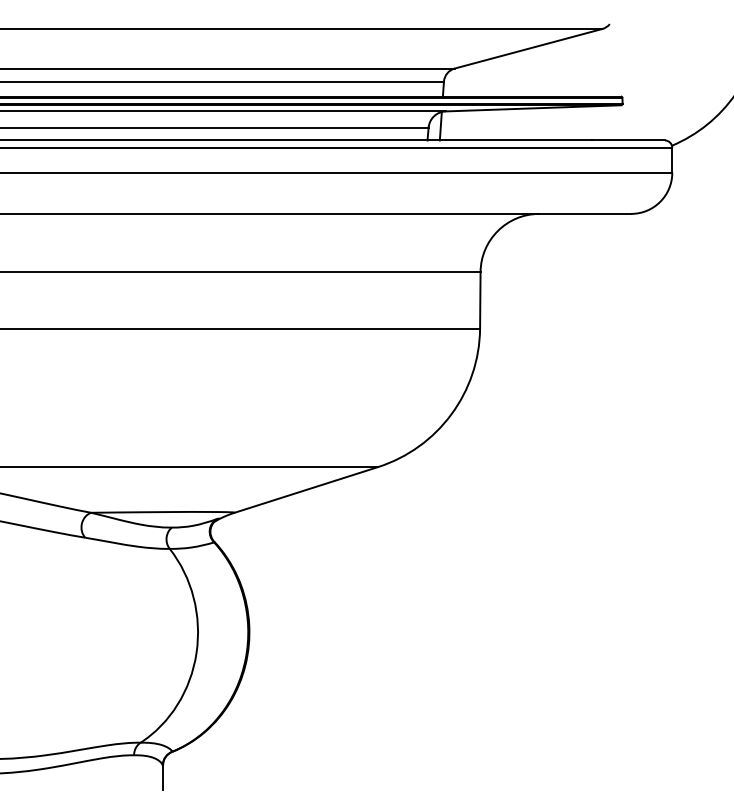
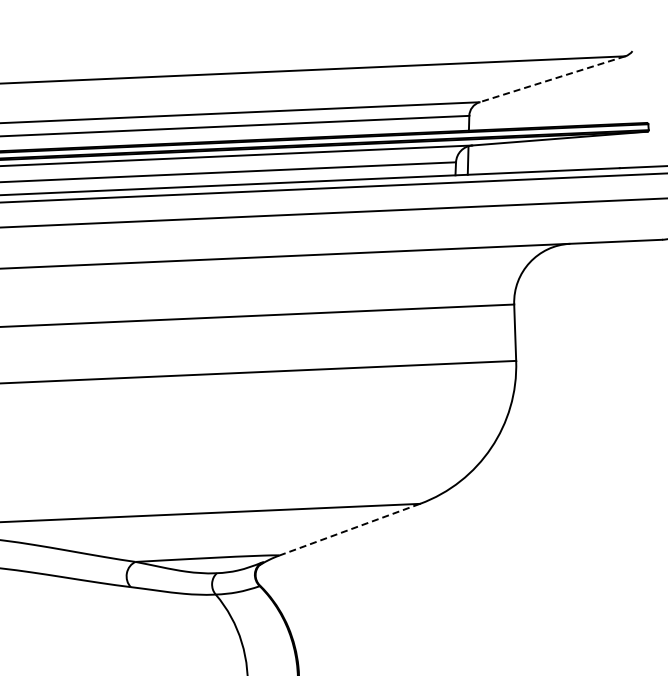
line: (528, 48) -> (552, 79), solid -> dashed
line: (306, 489) -> (349, 529), solid -> dashed

